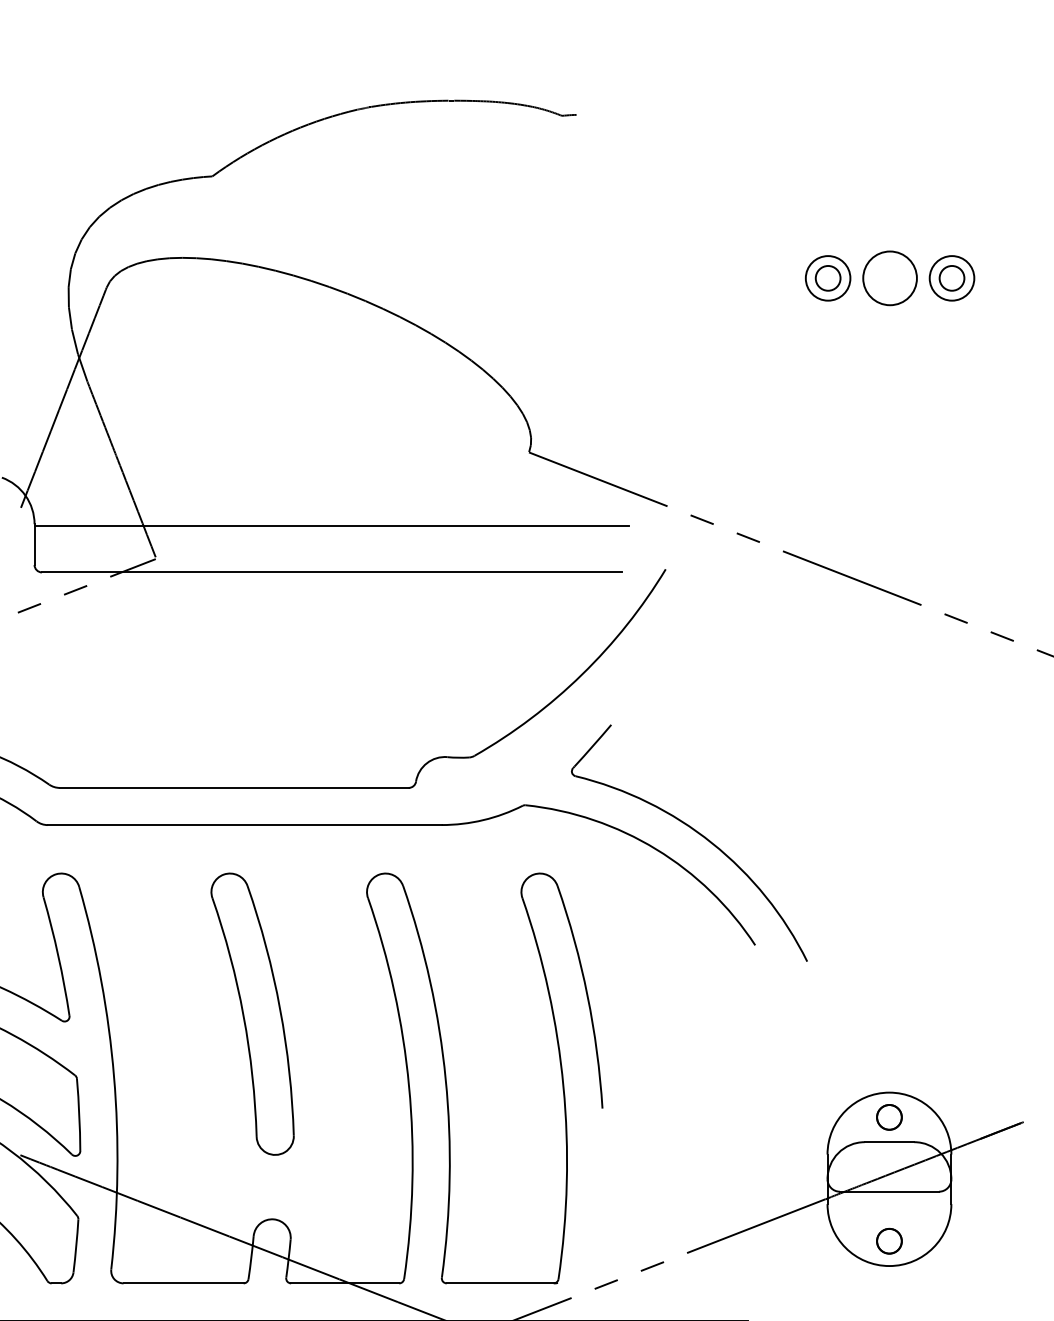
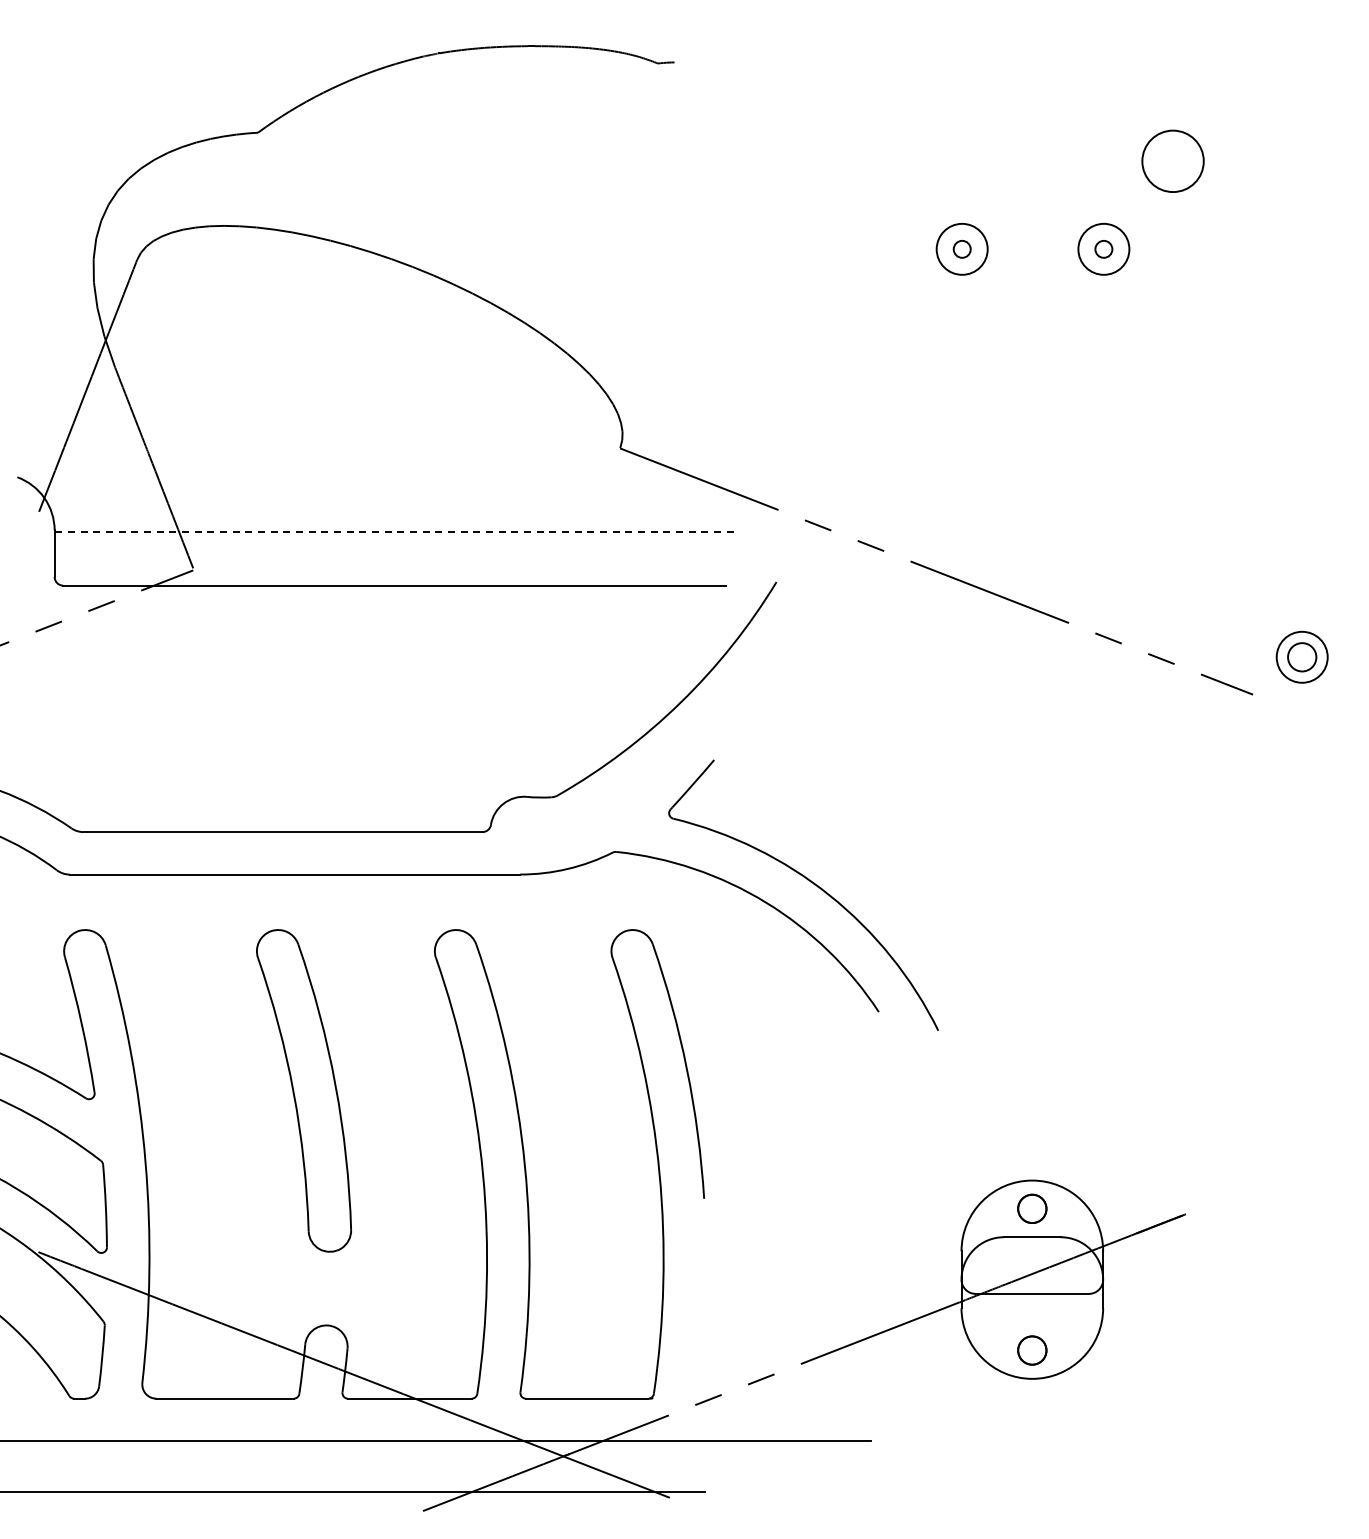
circle: (889, 277) -> (1172, 160), moved
circle: (828, 278) -> (962, 249), size x0.6
circle: (951, 278) -> (1103, 249), size x0.6
line: (331, 525) -> (394, 532), solid -> dashed

